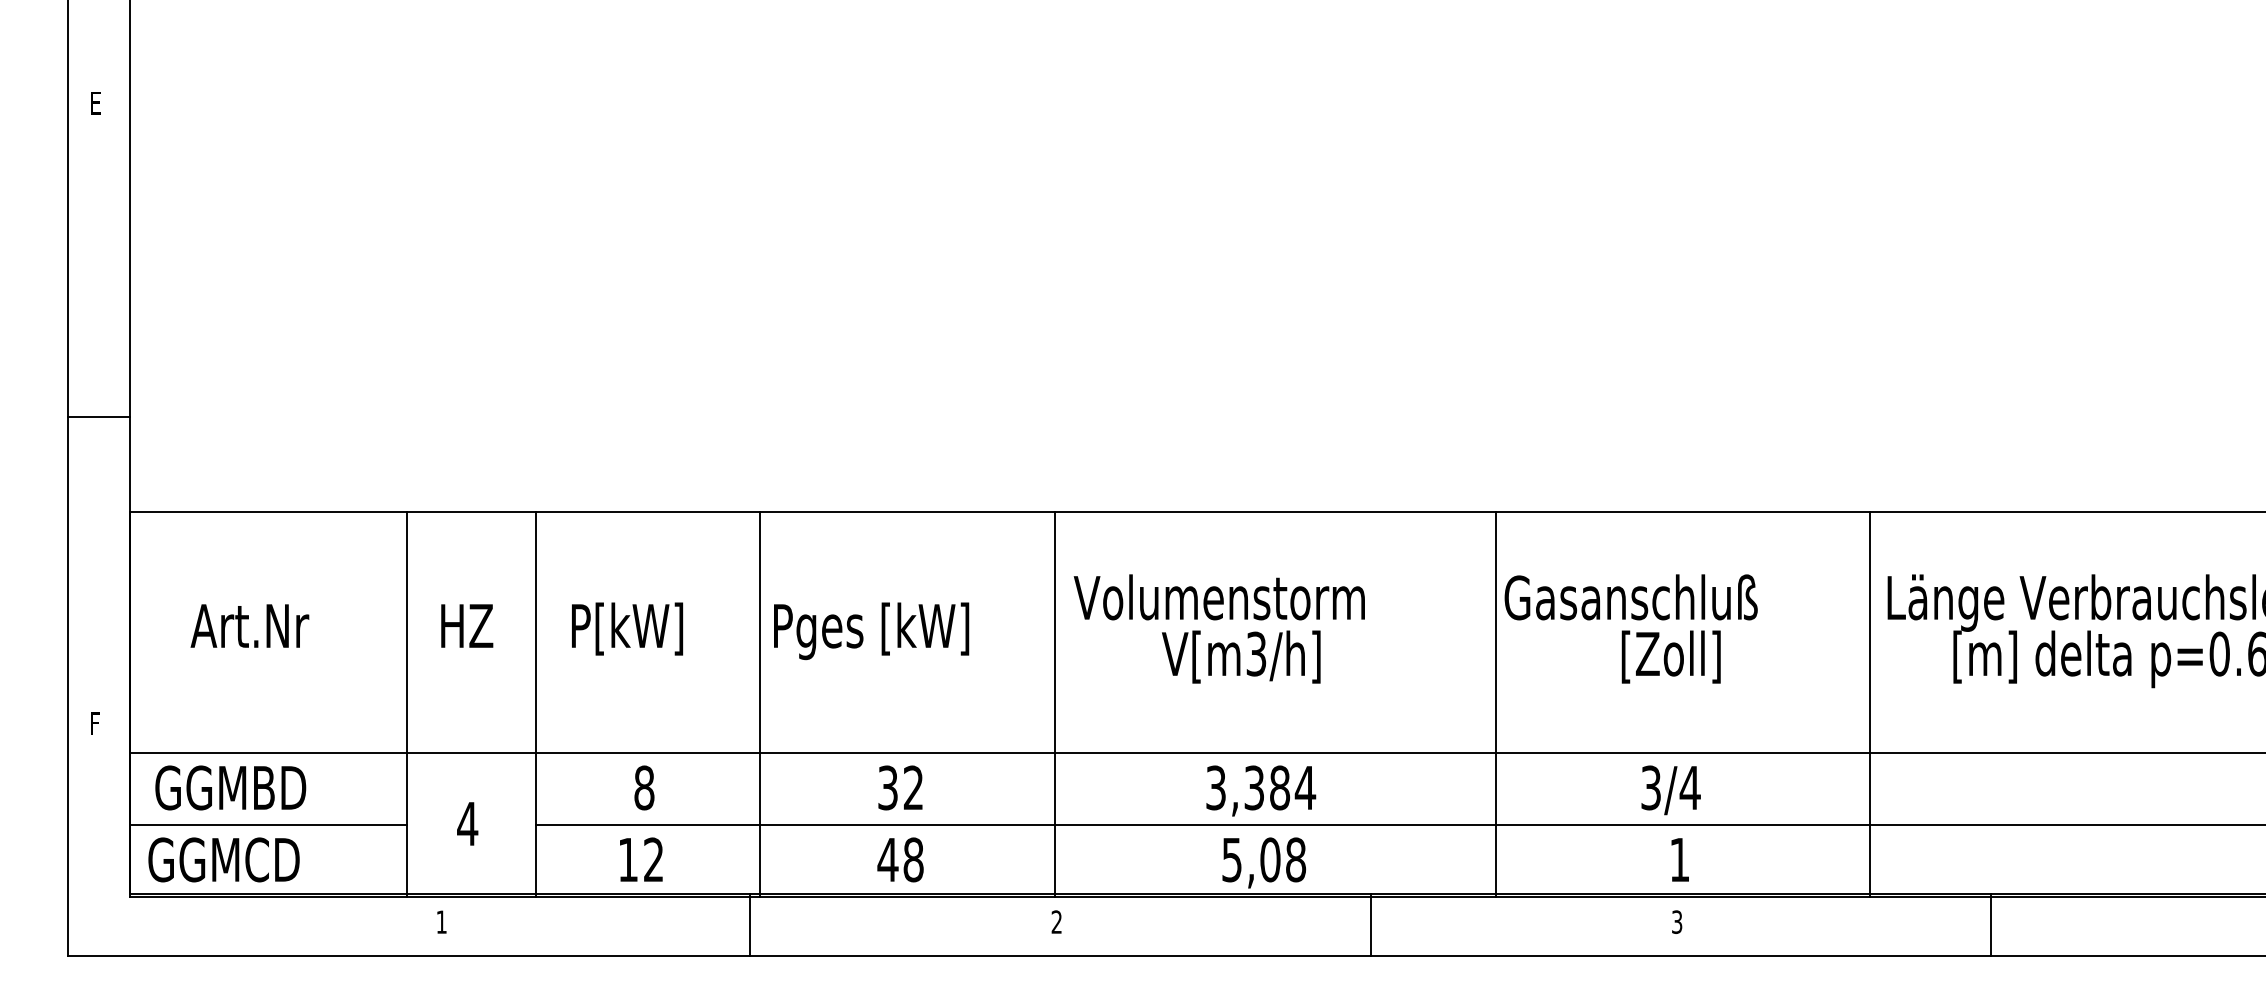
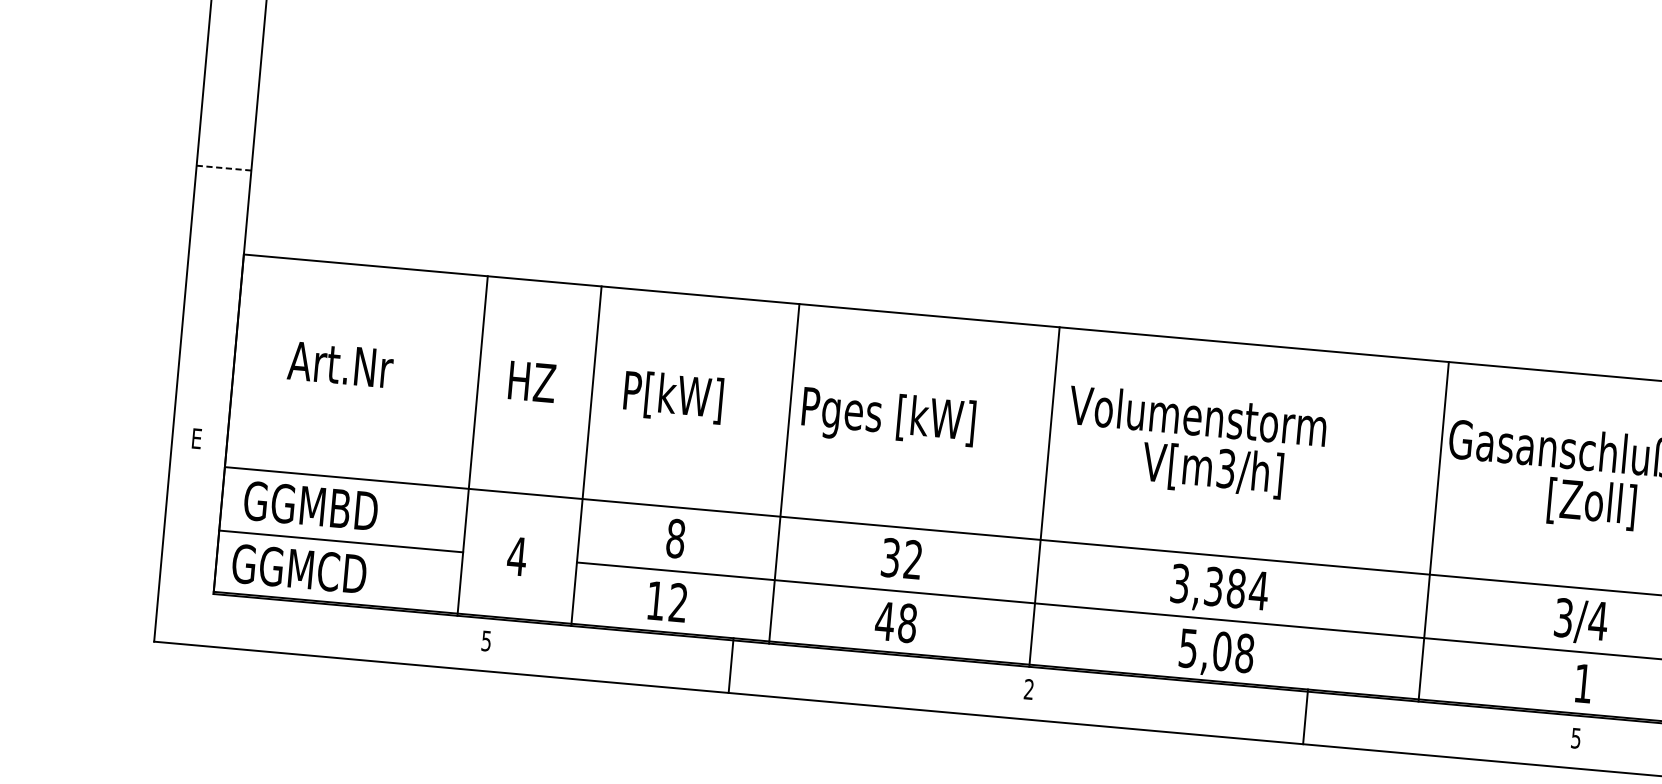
line: (98, 416) -> (223, 168), solid -> dashed
text: (96, 723) -> (197, 438), F -> E
text: (441, 921) -> (486, 640), 1 -> 5
text: (1677, 921) -> (1576, 737), 3 -> 5
line: (750, 925) -> (731, 665), moved

